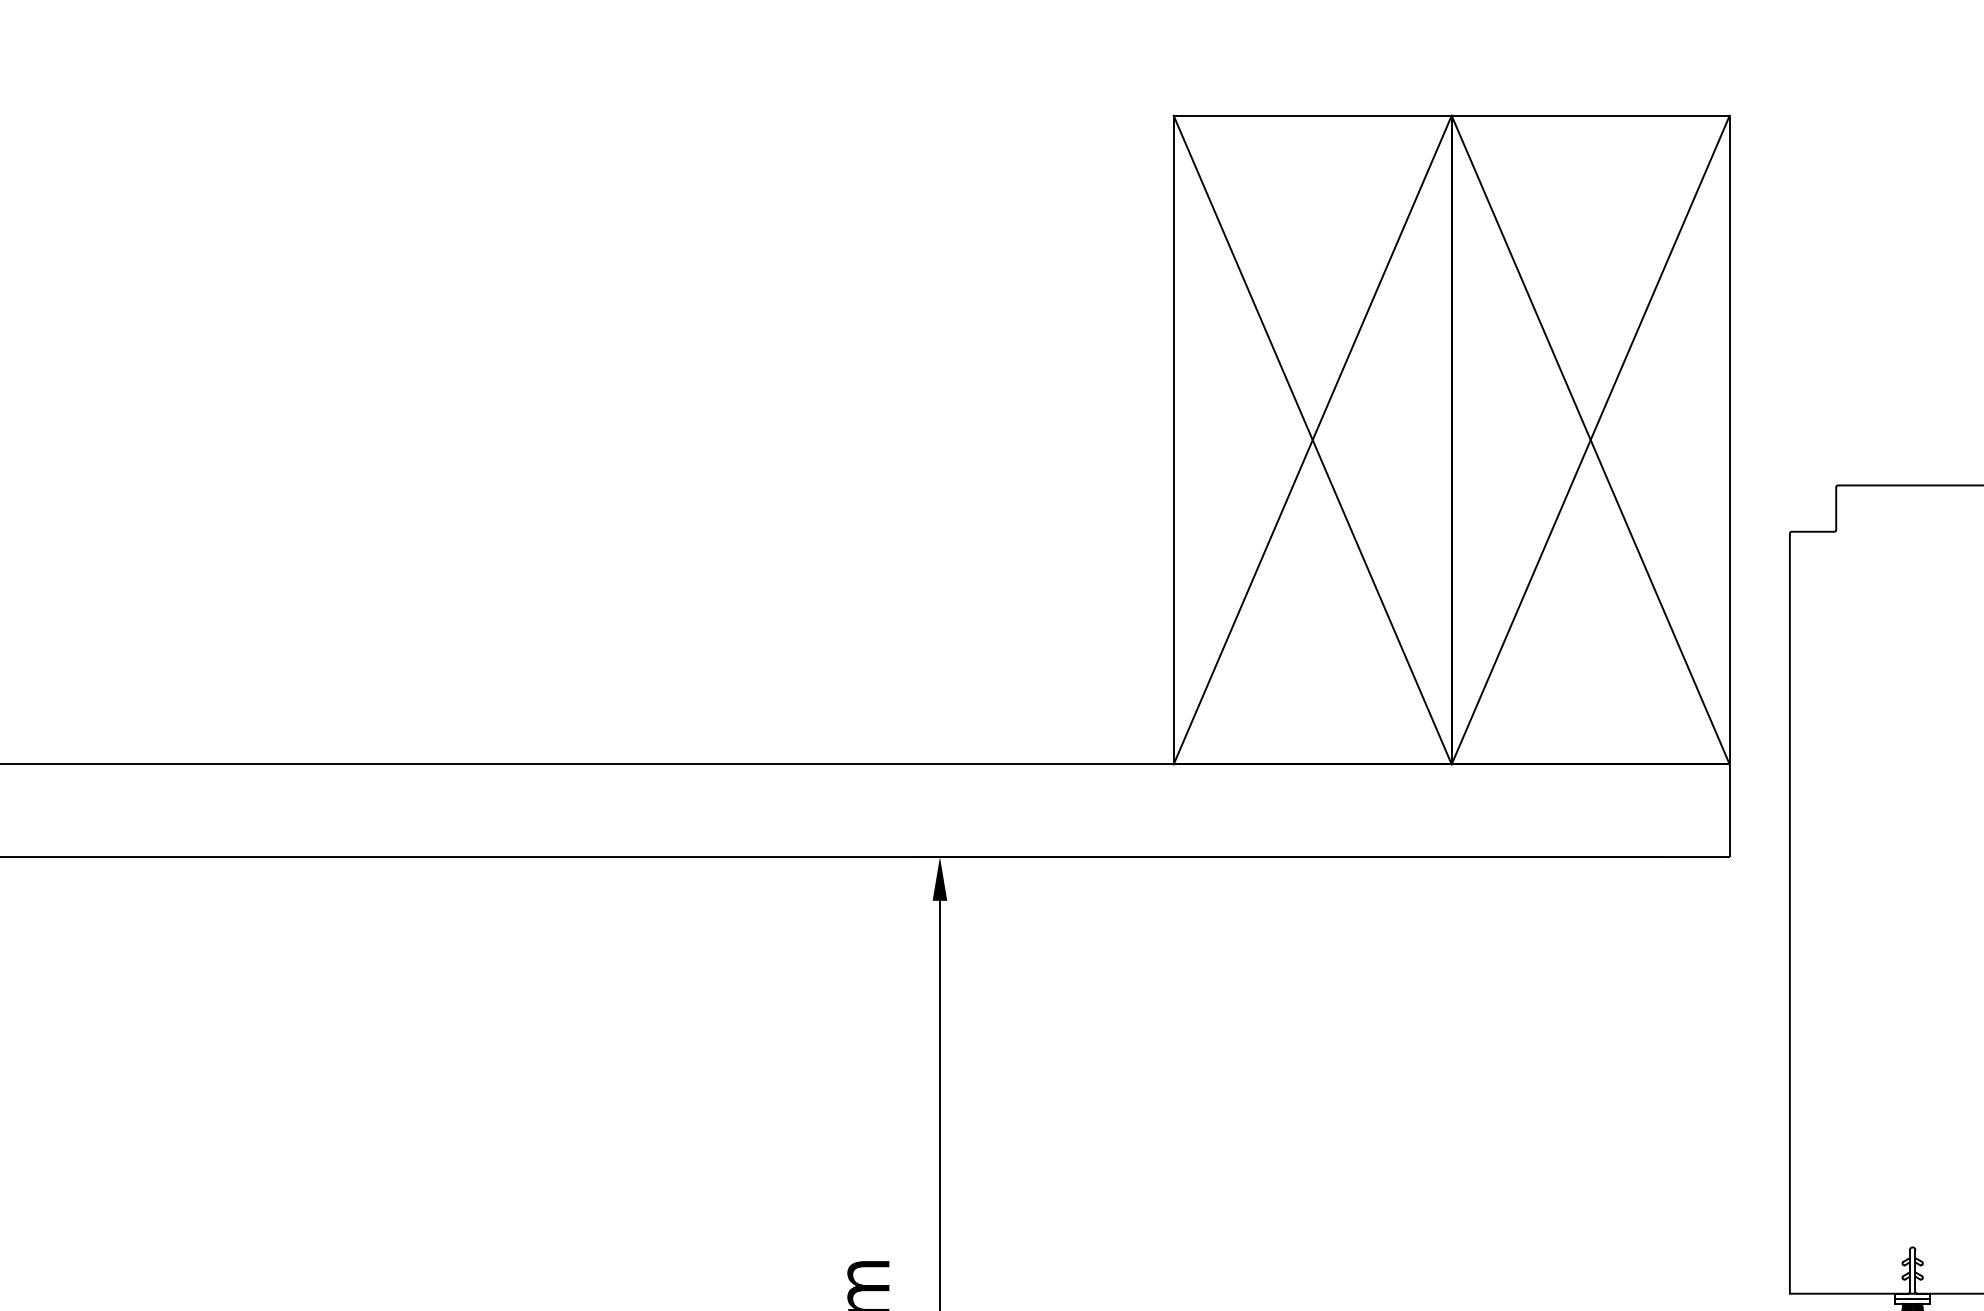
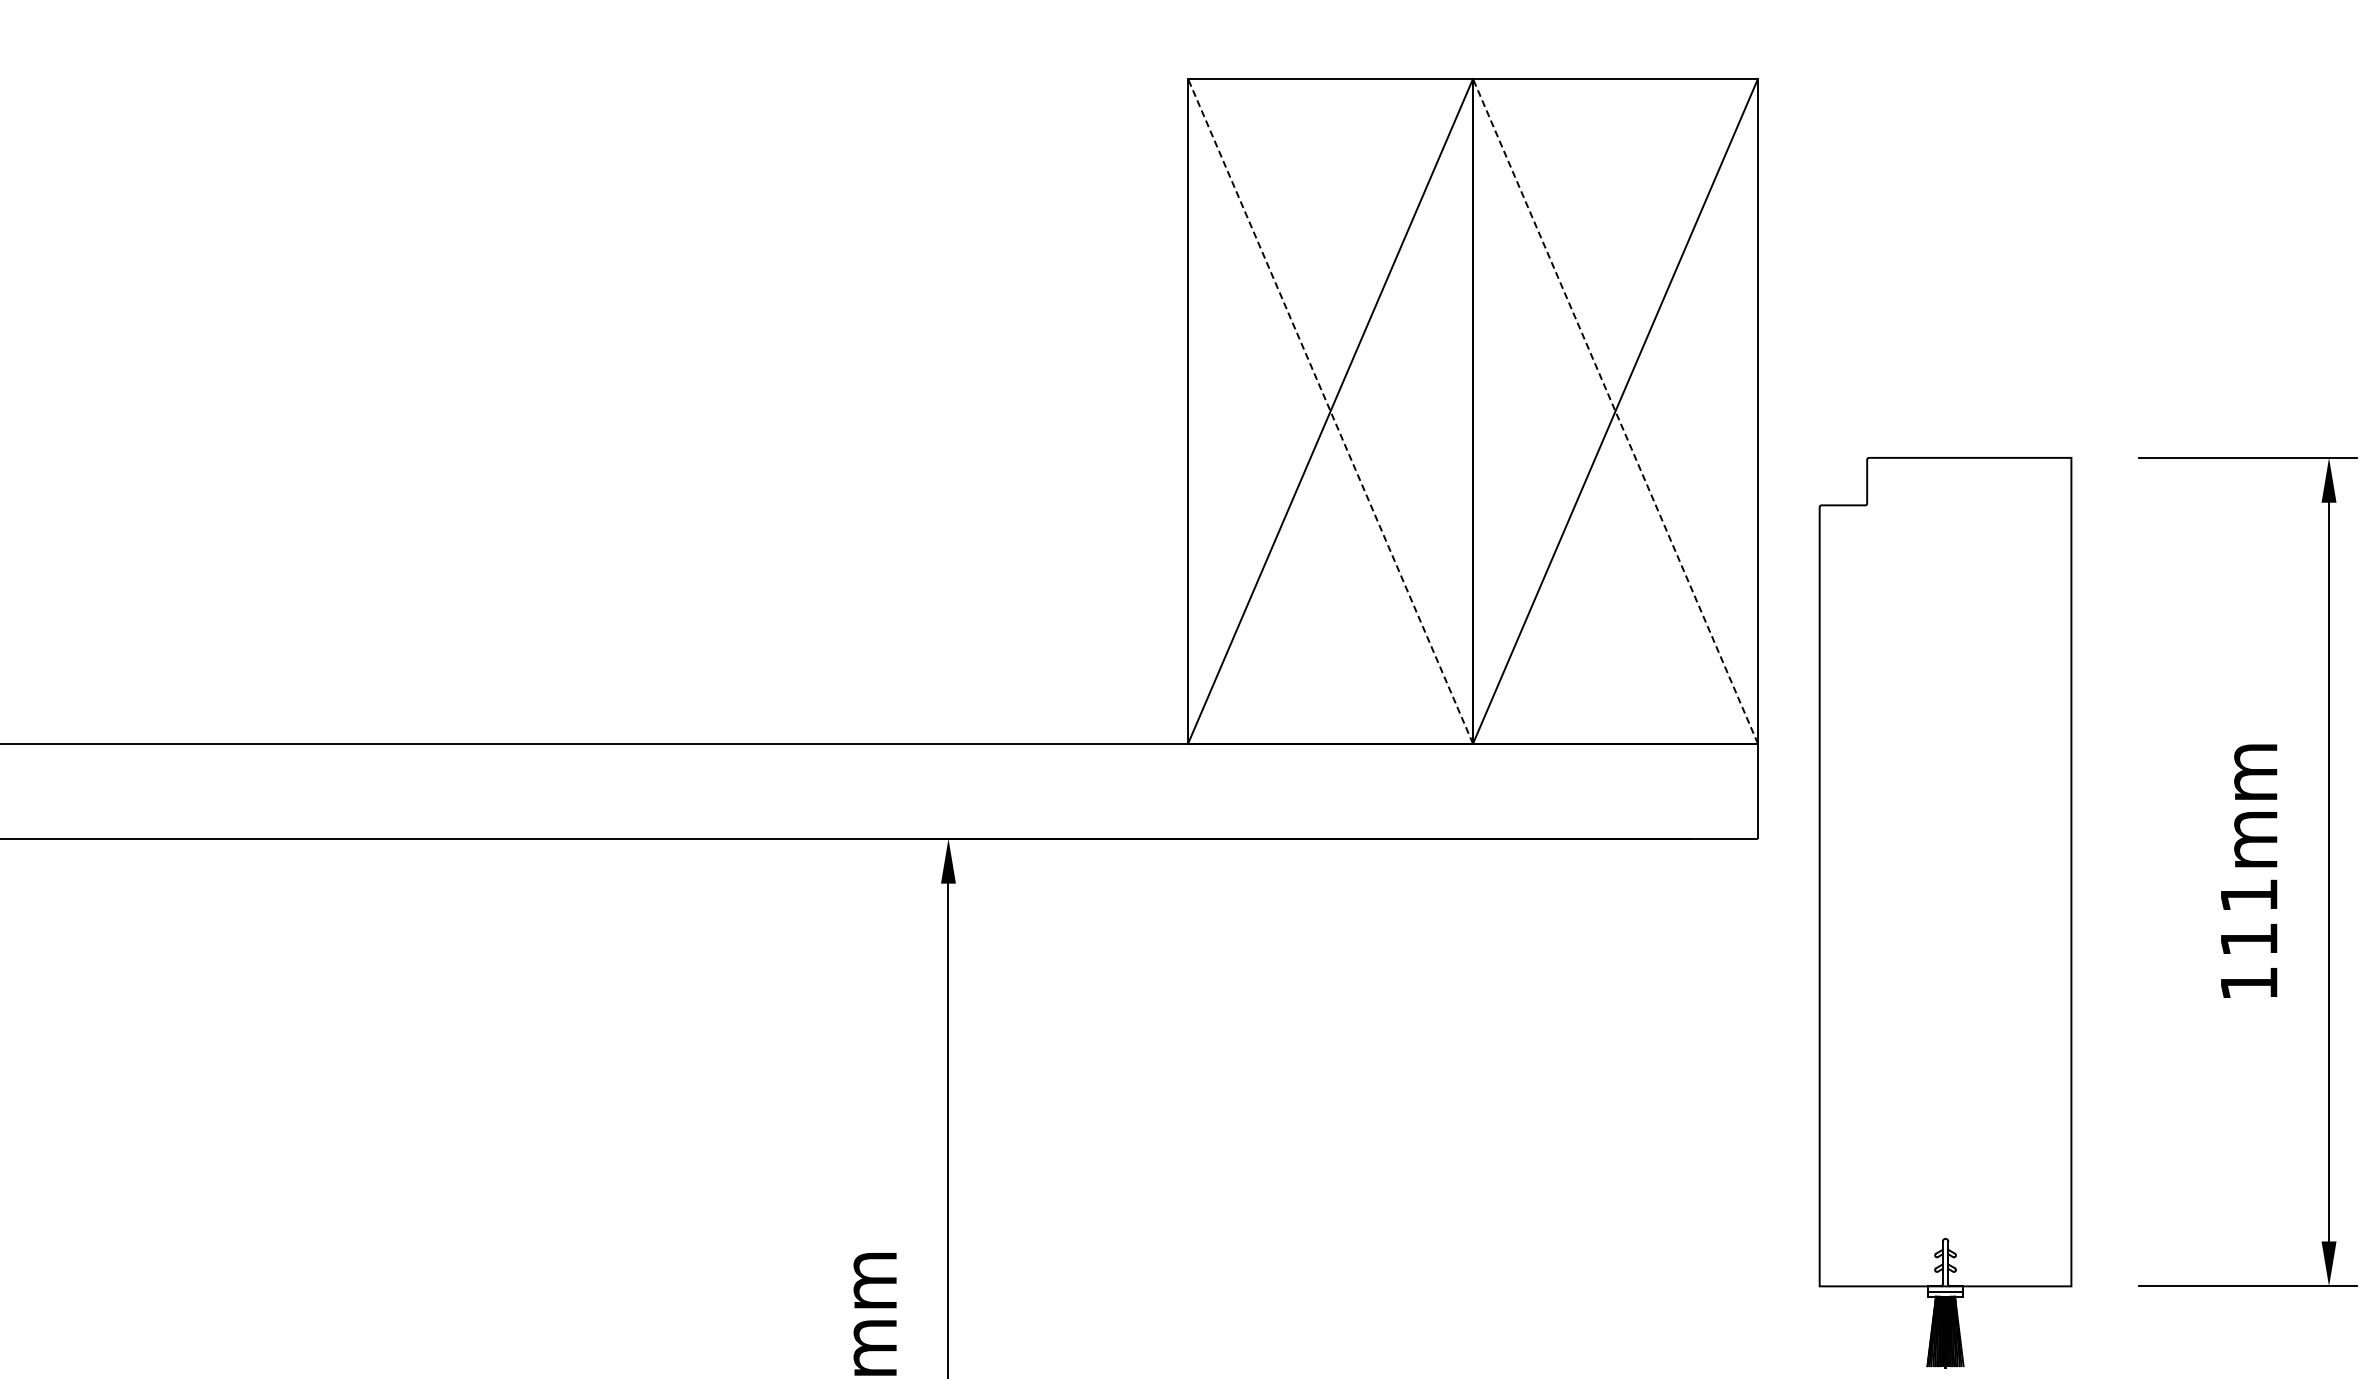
line: (1312, 440) -> (1330, 411), solid -> dashed
line: (1590, 440) -> (1615, 411), solid -> dashed

